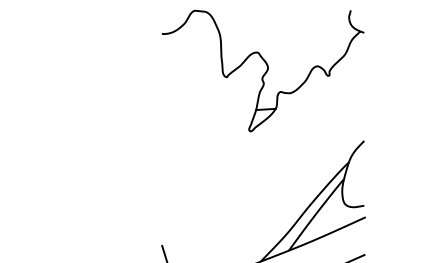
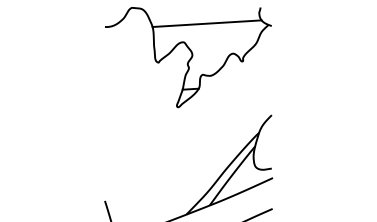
line: (285, 29) -> (206, 23), added

